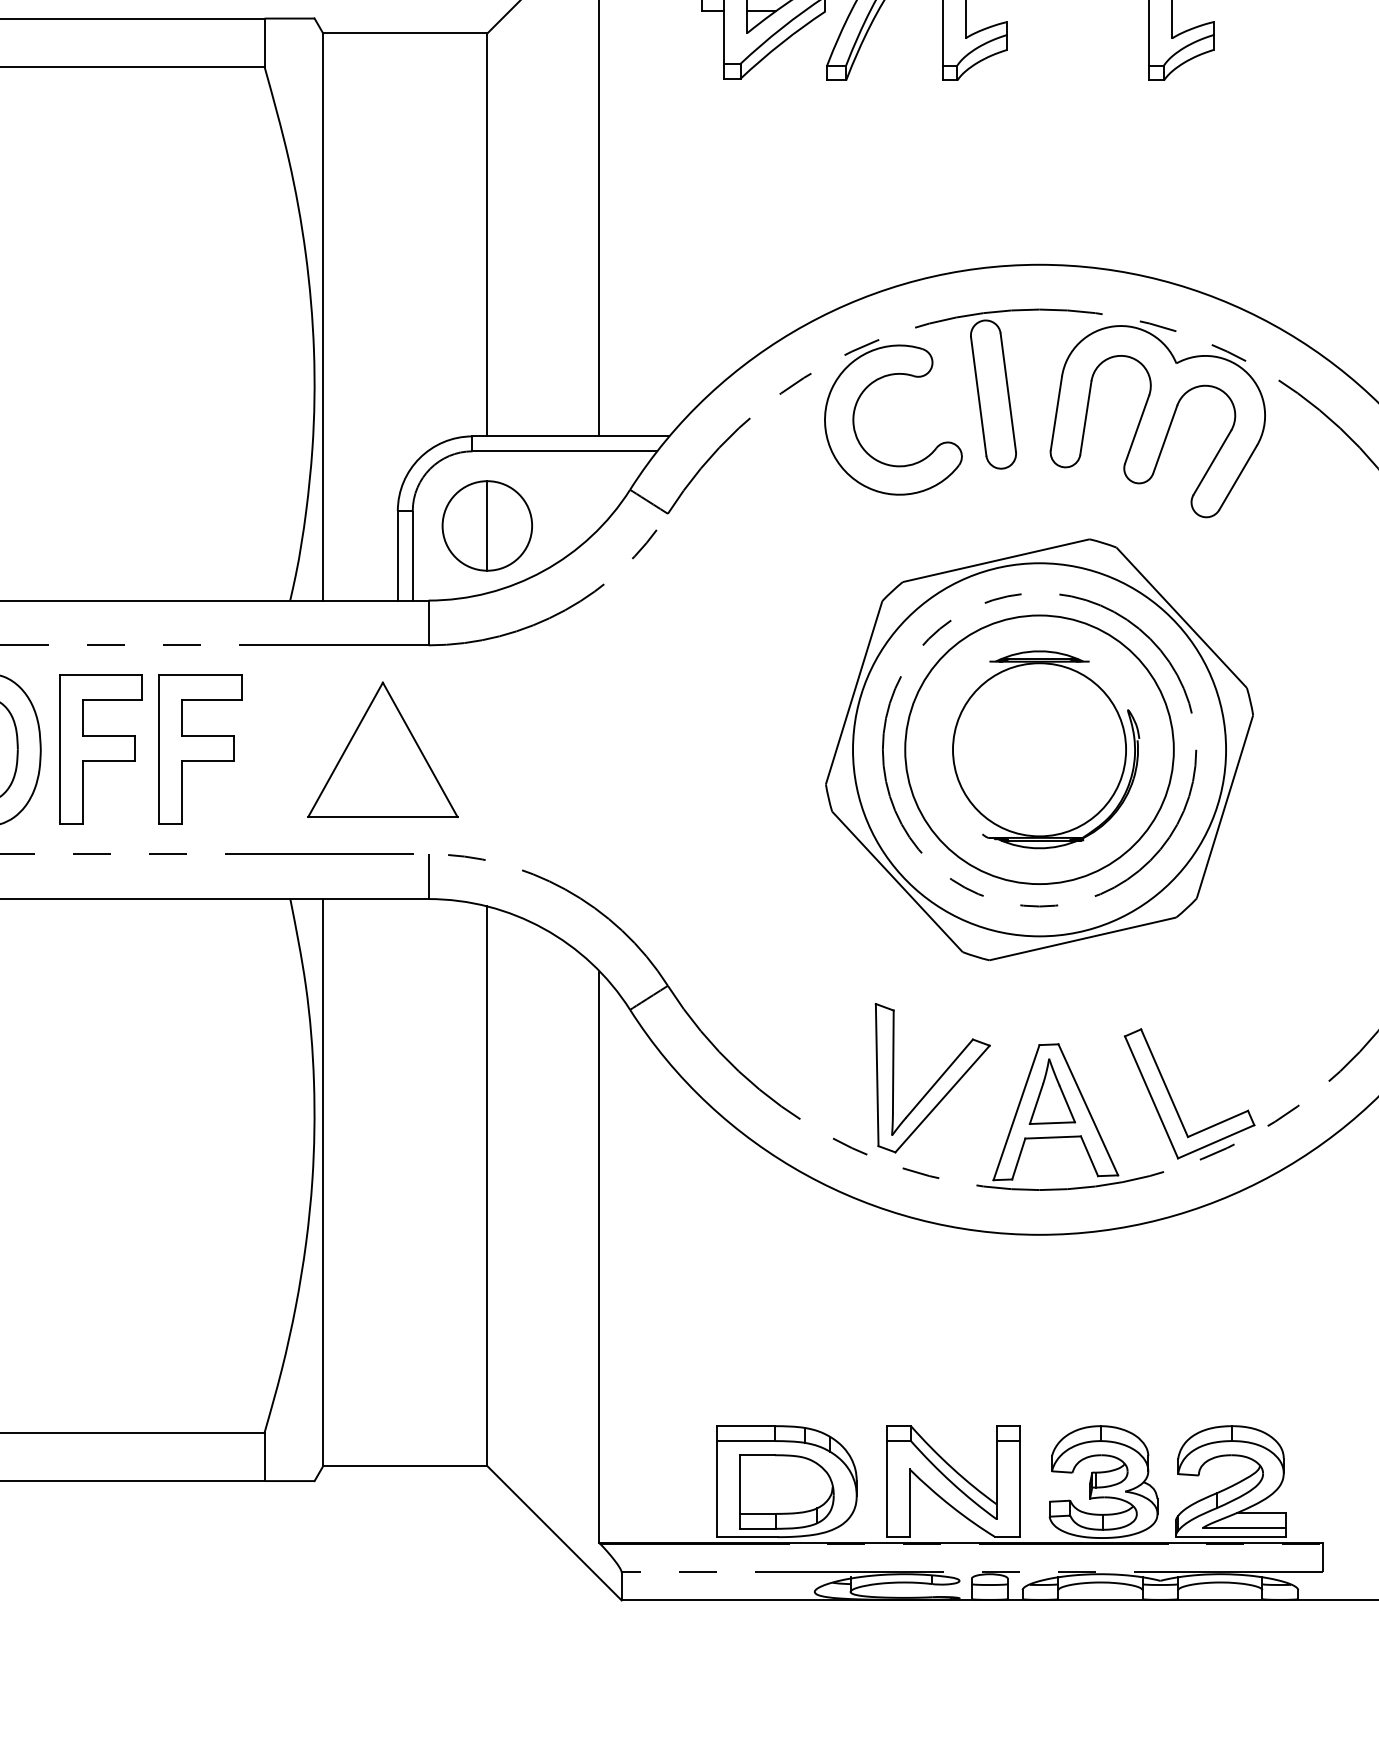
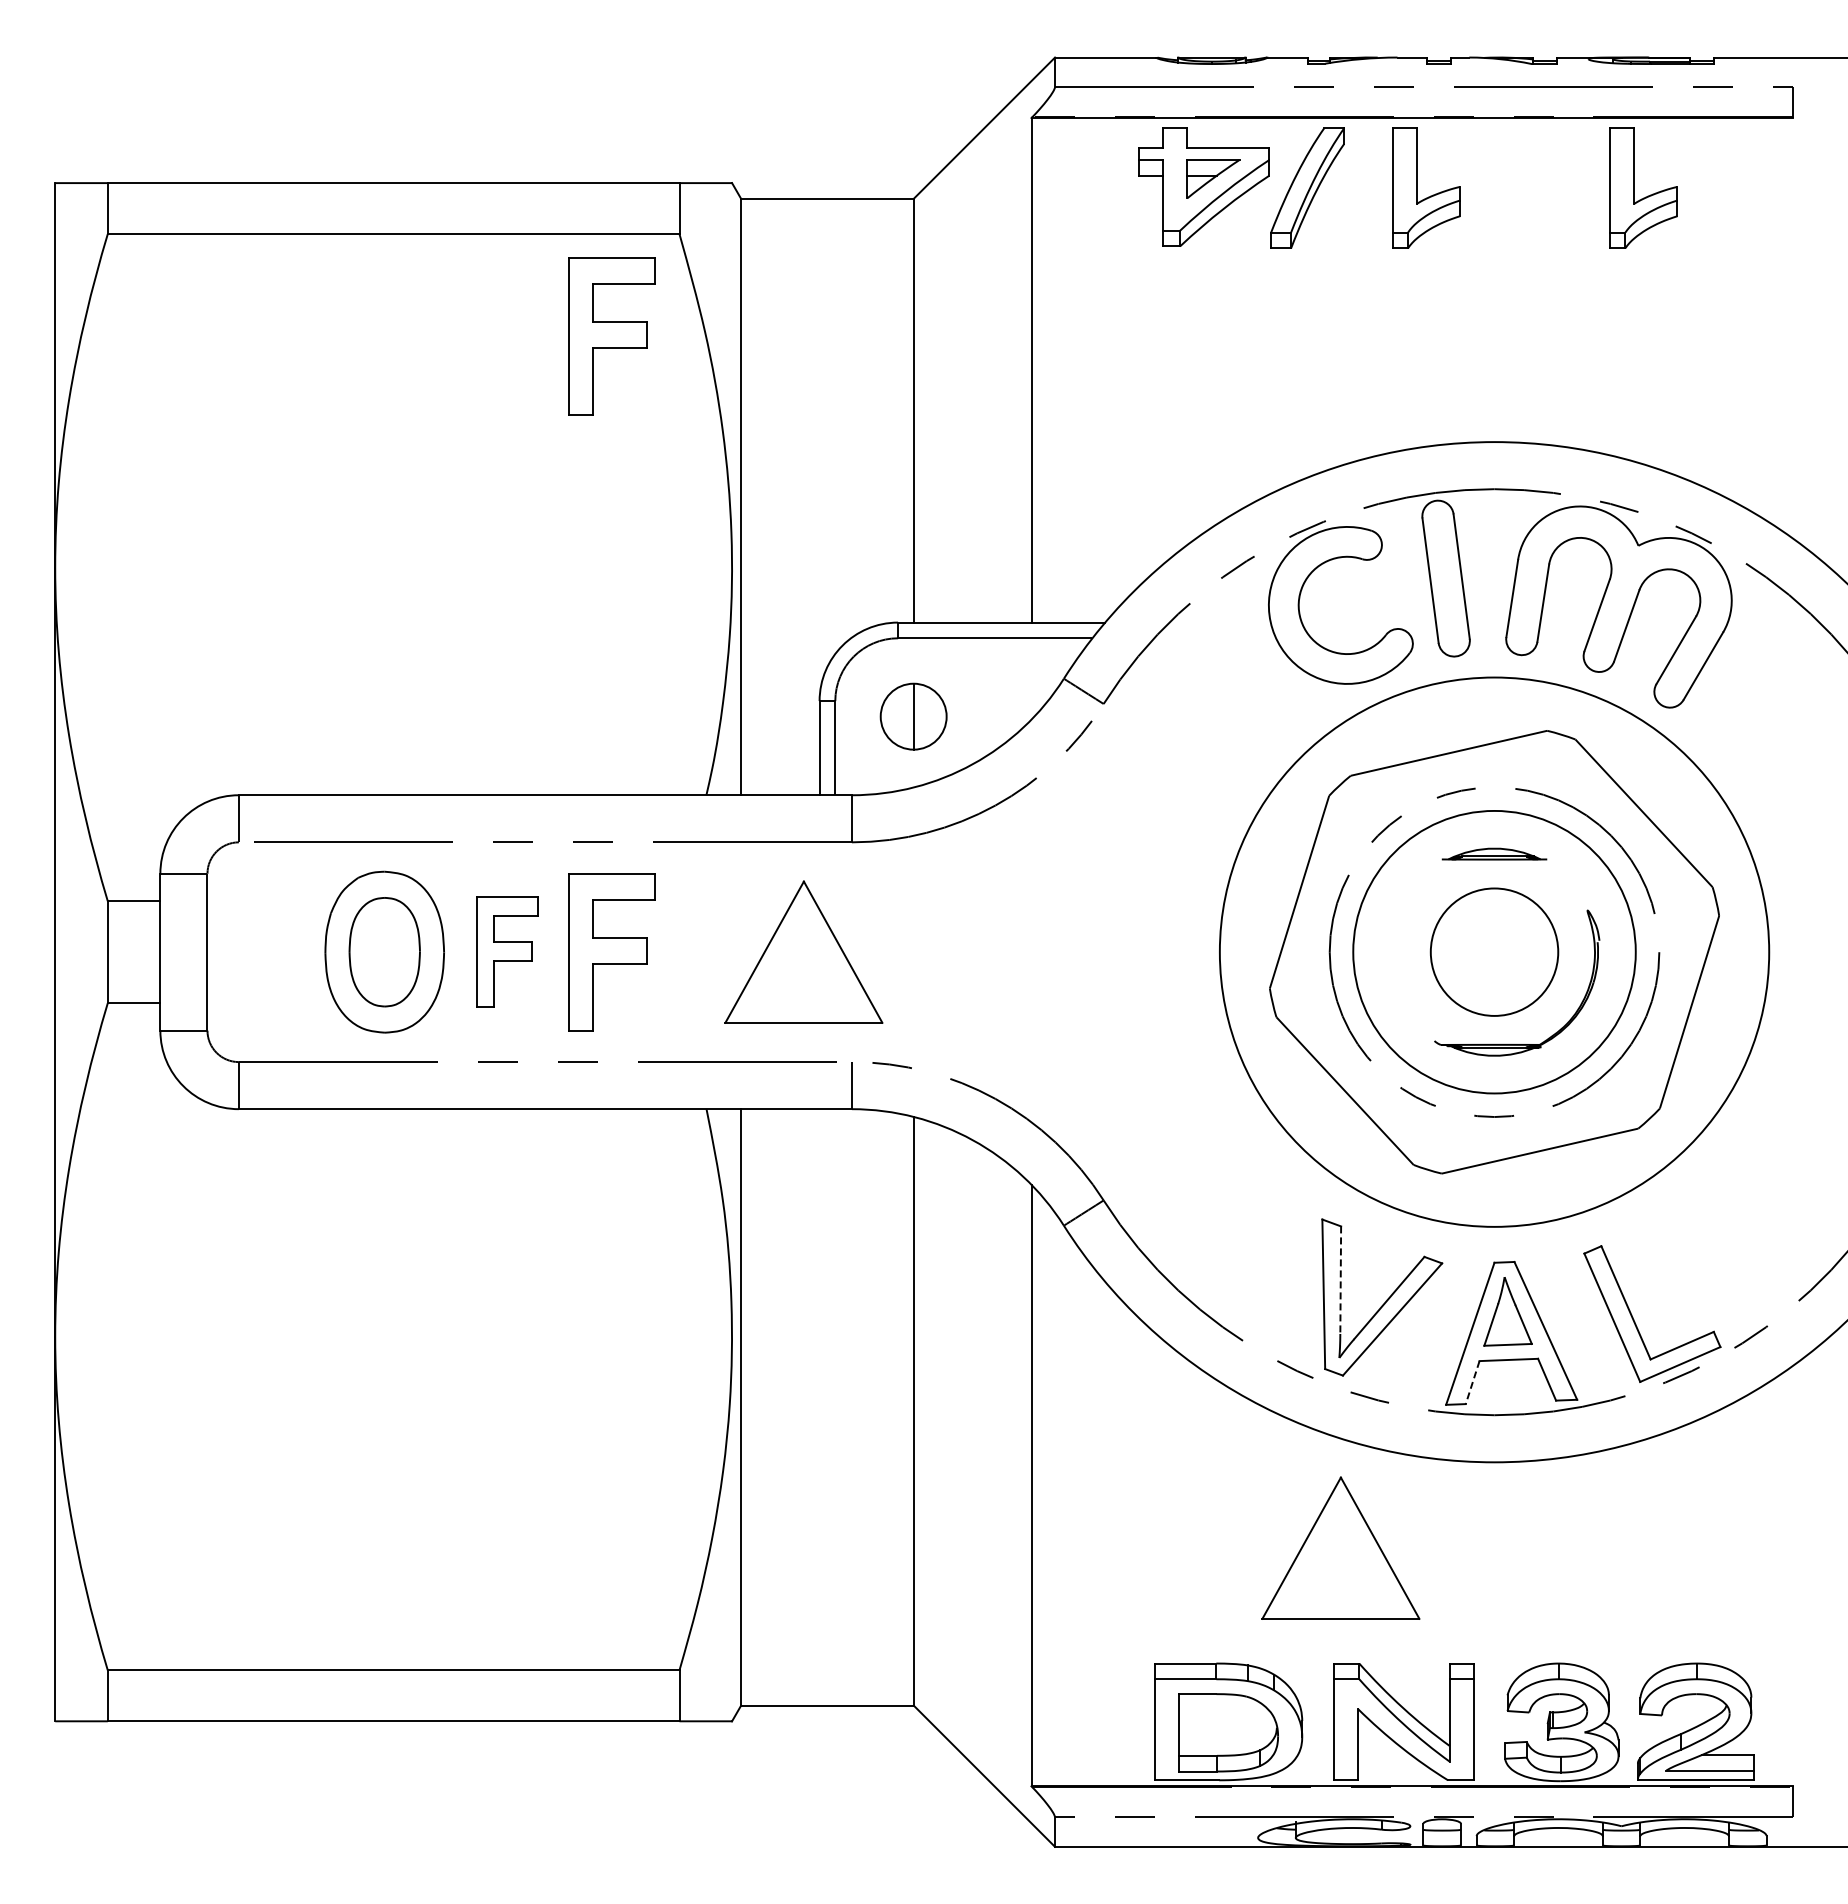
part: (199, 164) -> (611, 336), added
part: (487, 525) -> (913, 716), size x0.7
part: (101, 750) -> (507, 952), size x0.7
circle: (1039, 750) -> (1494, 952), size x0.7
circle: (1039, 750) -> (1494, 952), size x1.4
line: (893, 1061) -> (1340, 1280), solid -> dashed
line: (1018, 1158) -> (1472, 1382), solid -> dashed
part: (893, 1315) -> (1340, 1547), added

